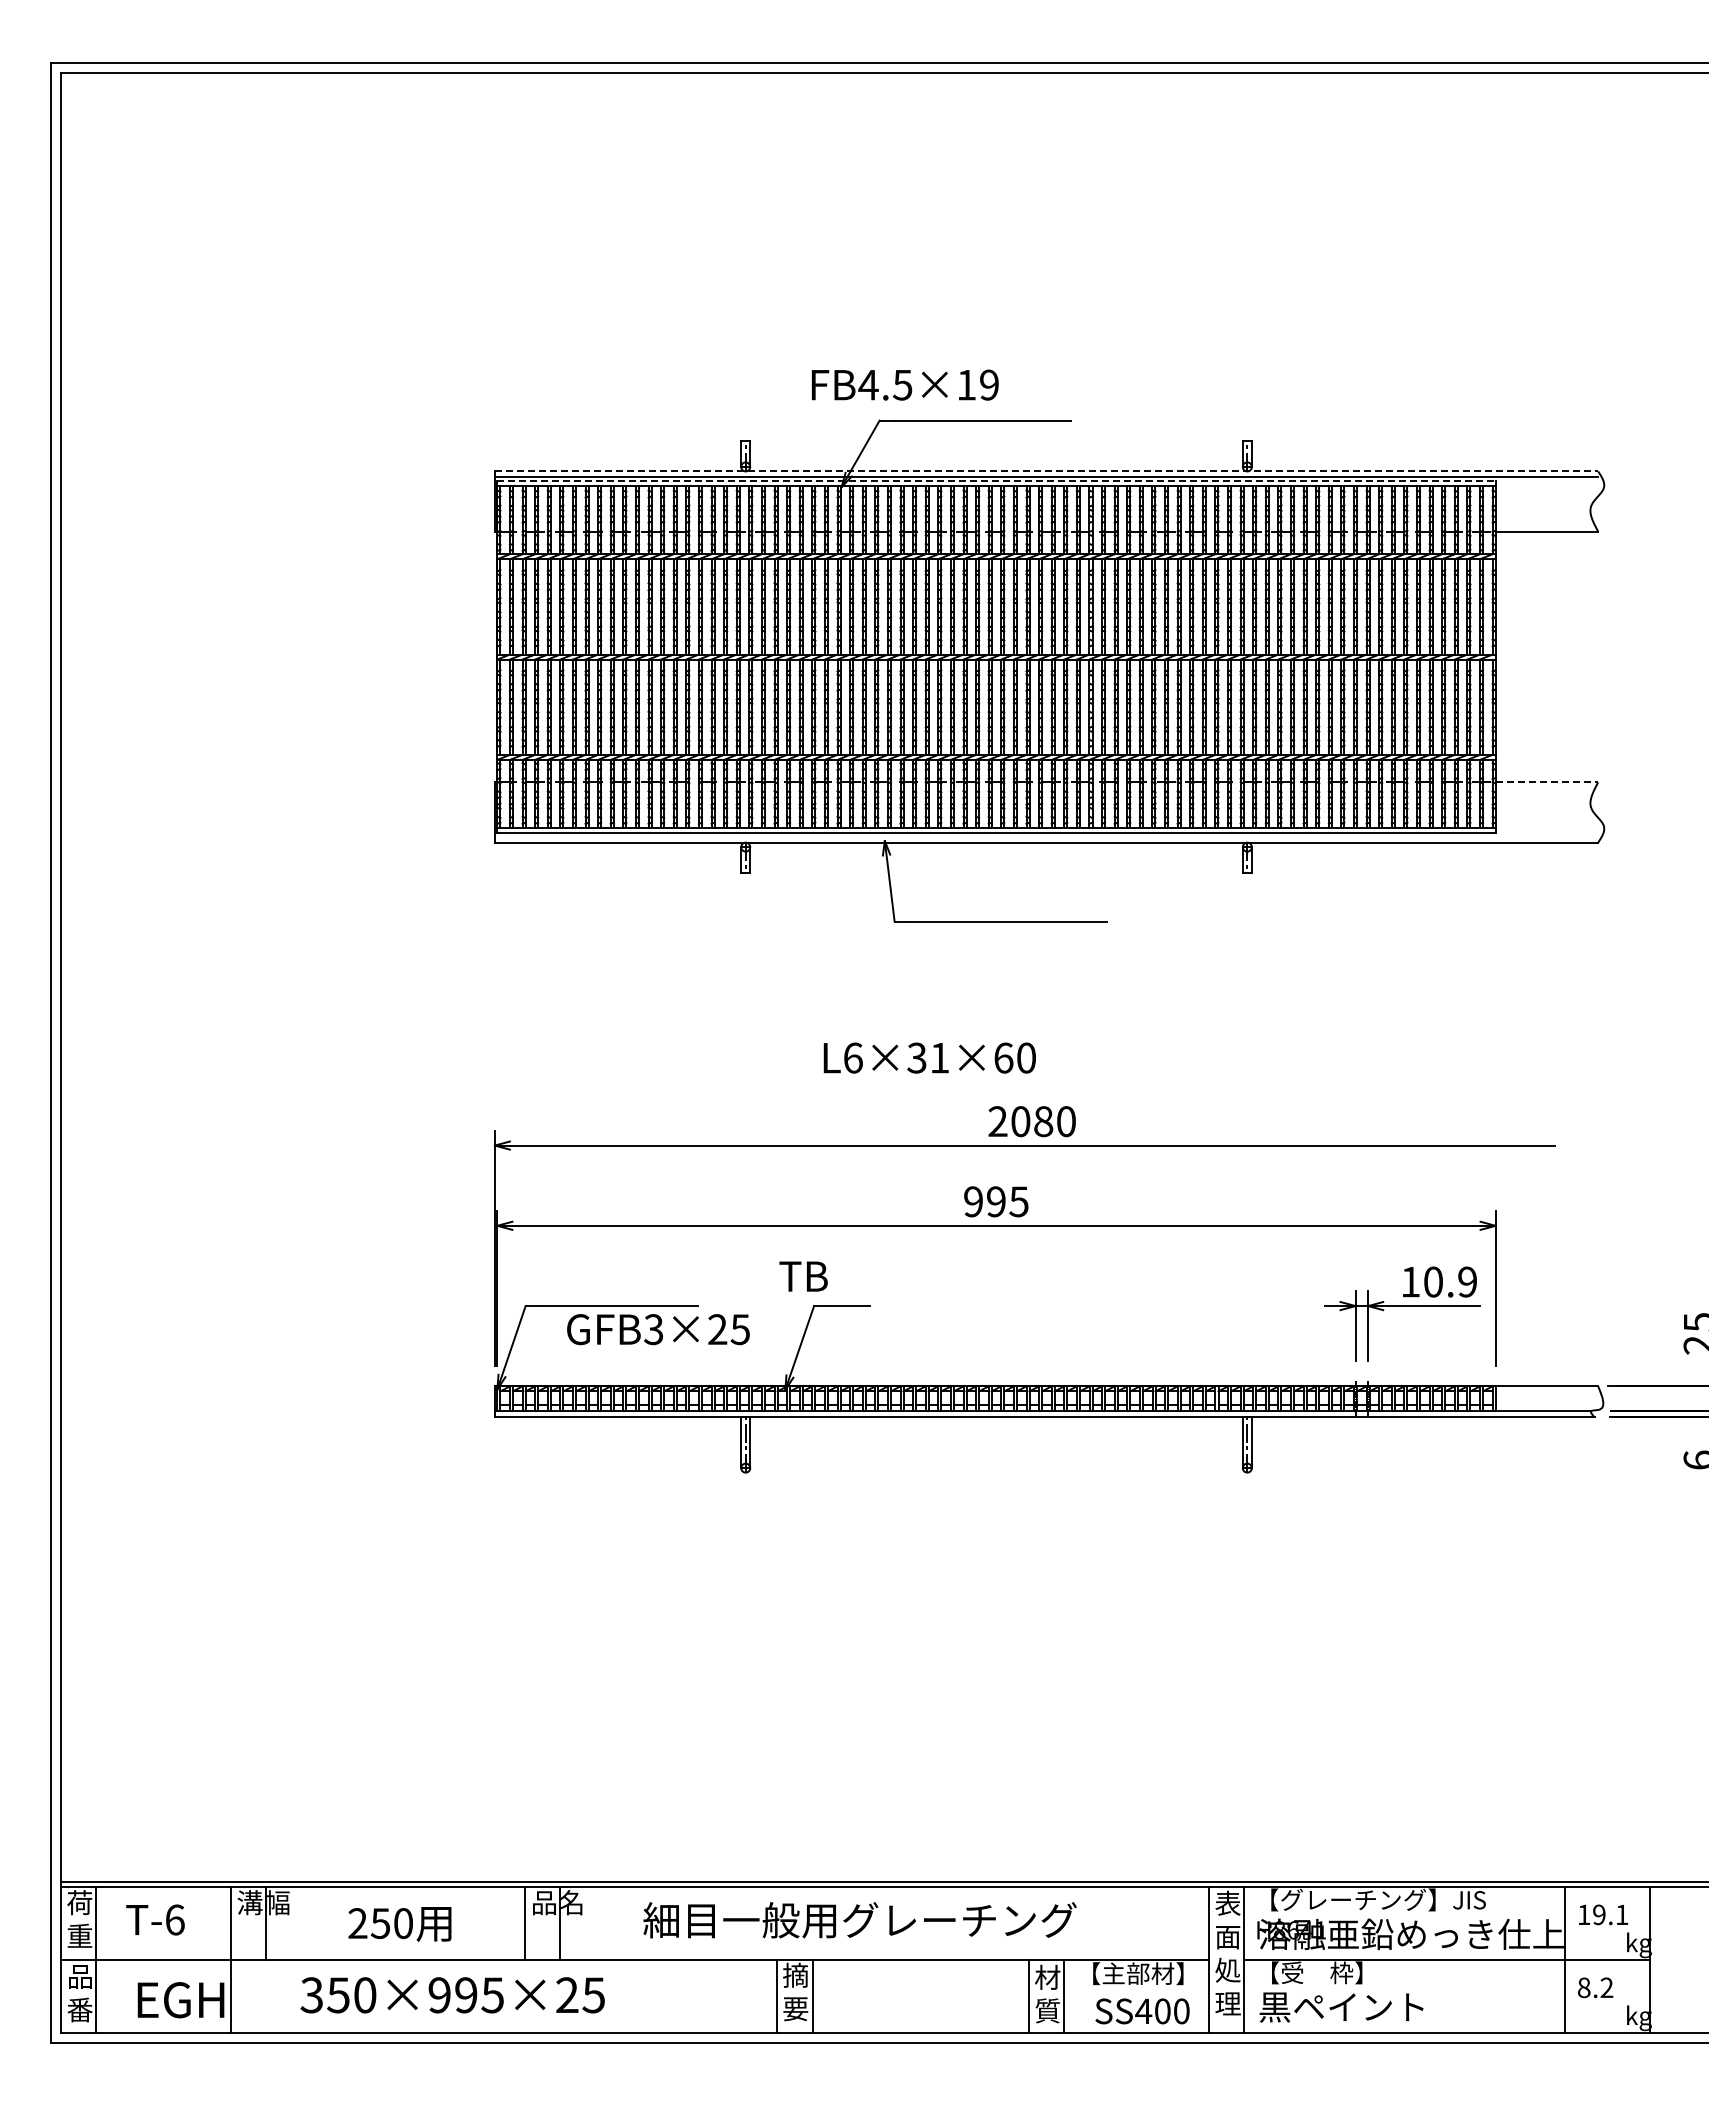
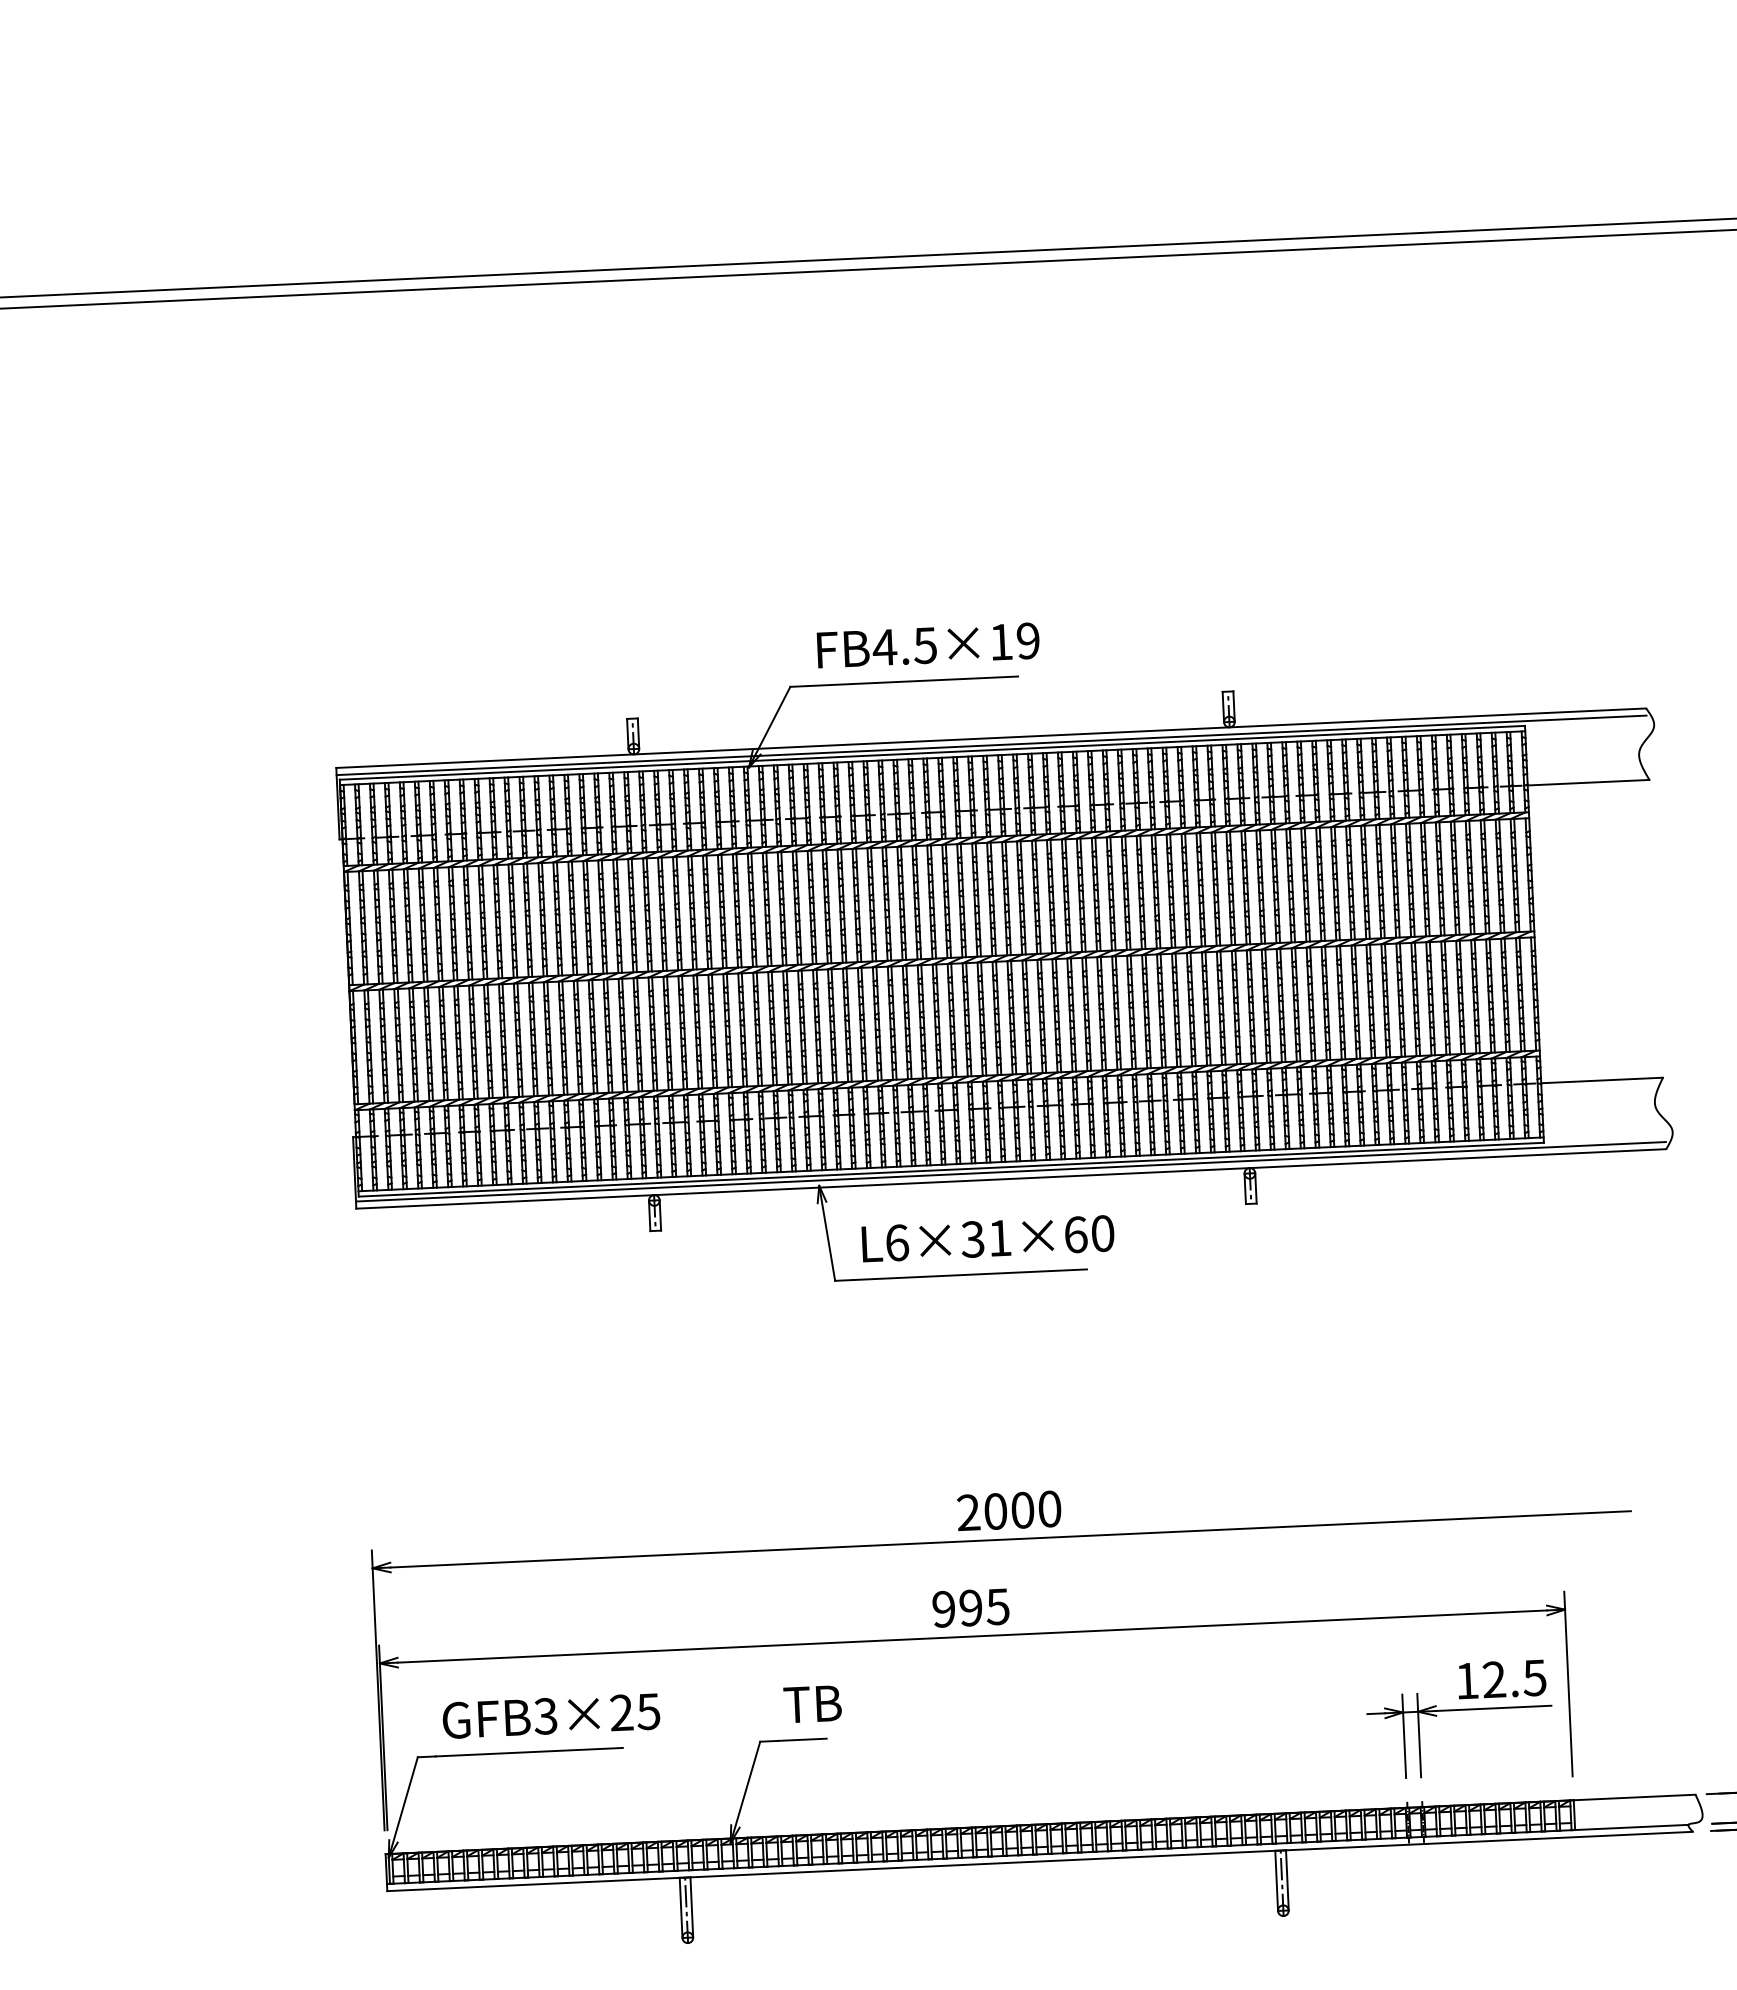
text: (904, 384) -> (927, 644), moved
line: (1046, 471) -> (991, 738), dashed -> solid
line: (997, 481) -> (933, 752), dashed -> solid
line: (1547, 782) -> (1602, 1080), dashed -> solid
line: (1046, 836) -> (1010, 1171), added
text: (929, 1057) -> (987, 1238), moved
text: (1043, 1121) -> (1022, 1510), 2080 -> 2000
text: (803, 1276) -> (812, 1704), moved
text: (1450, 1281) -> (1514, 1678), 10.9 -> 12.5
text: (658, 1329) -> (551, 1715), moved

